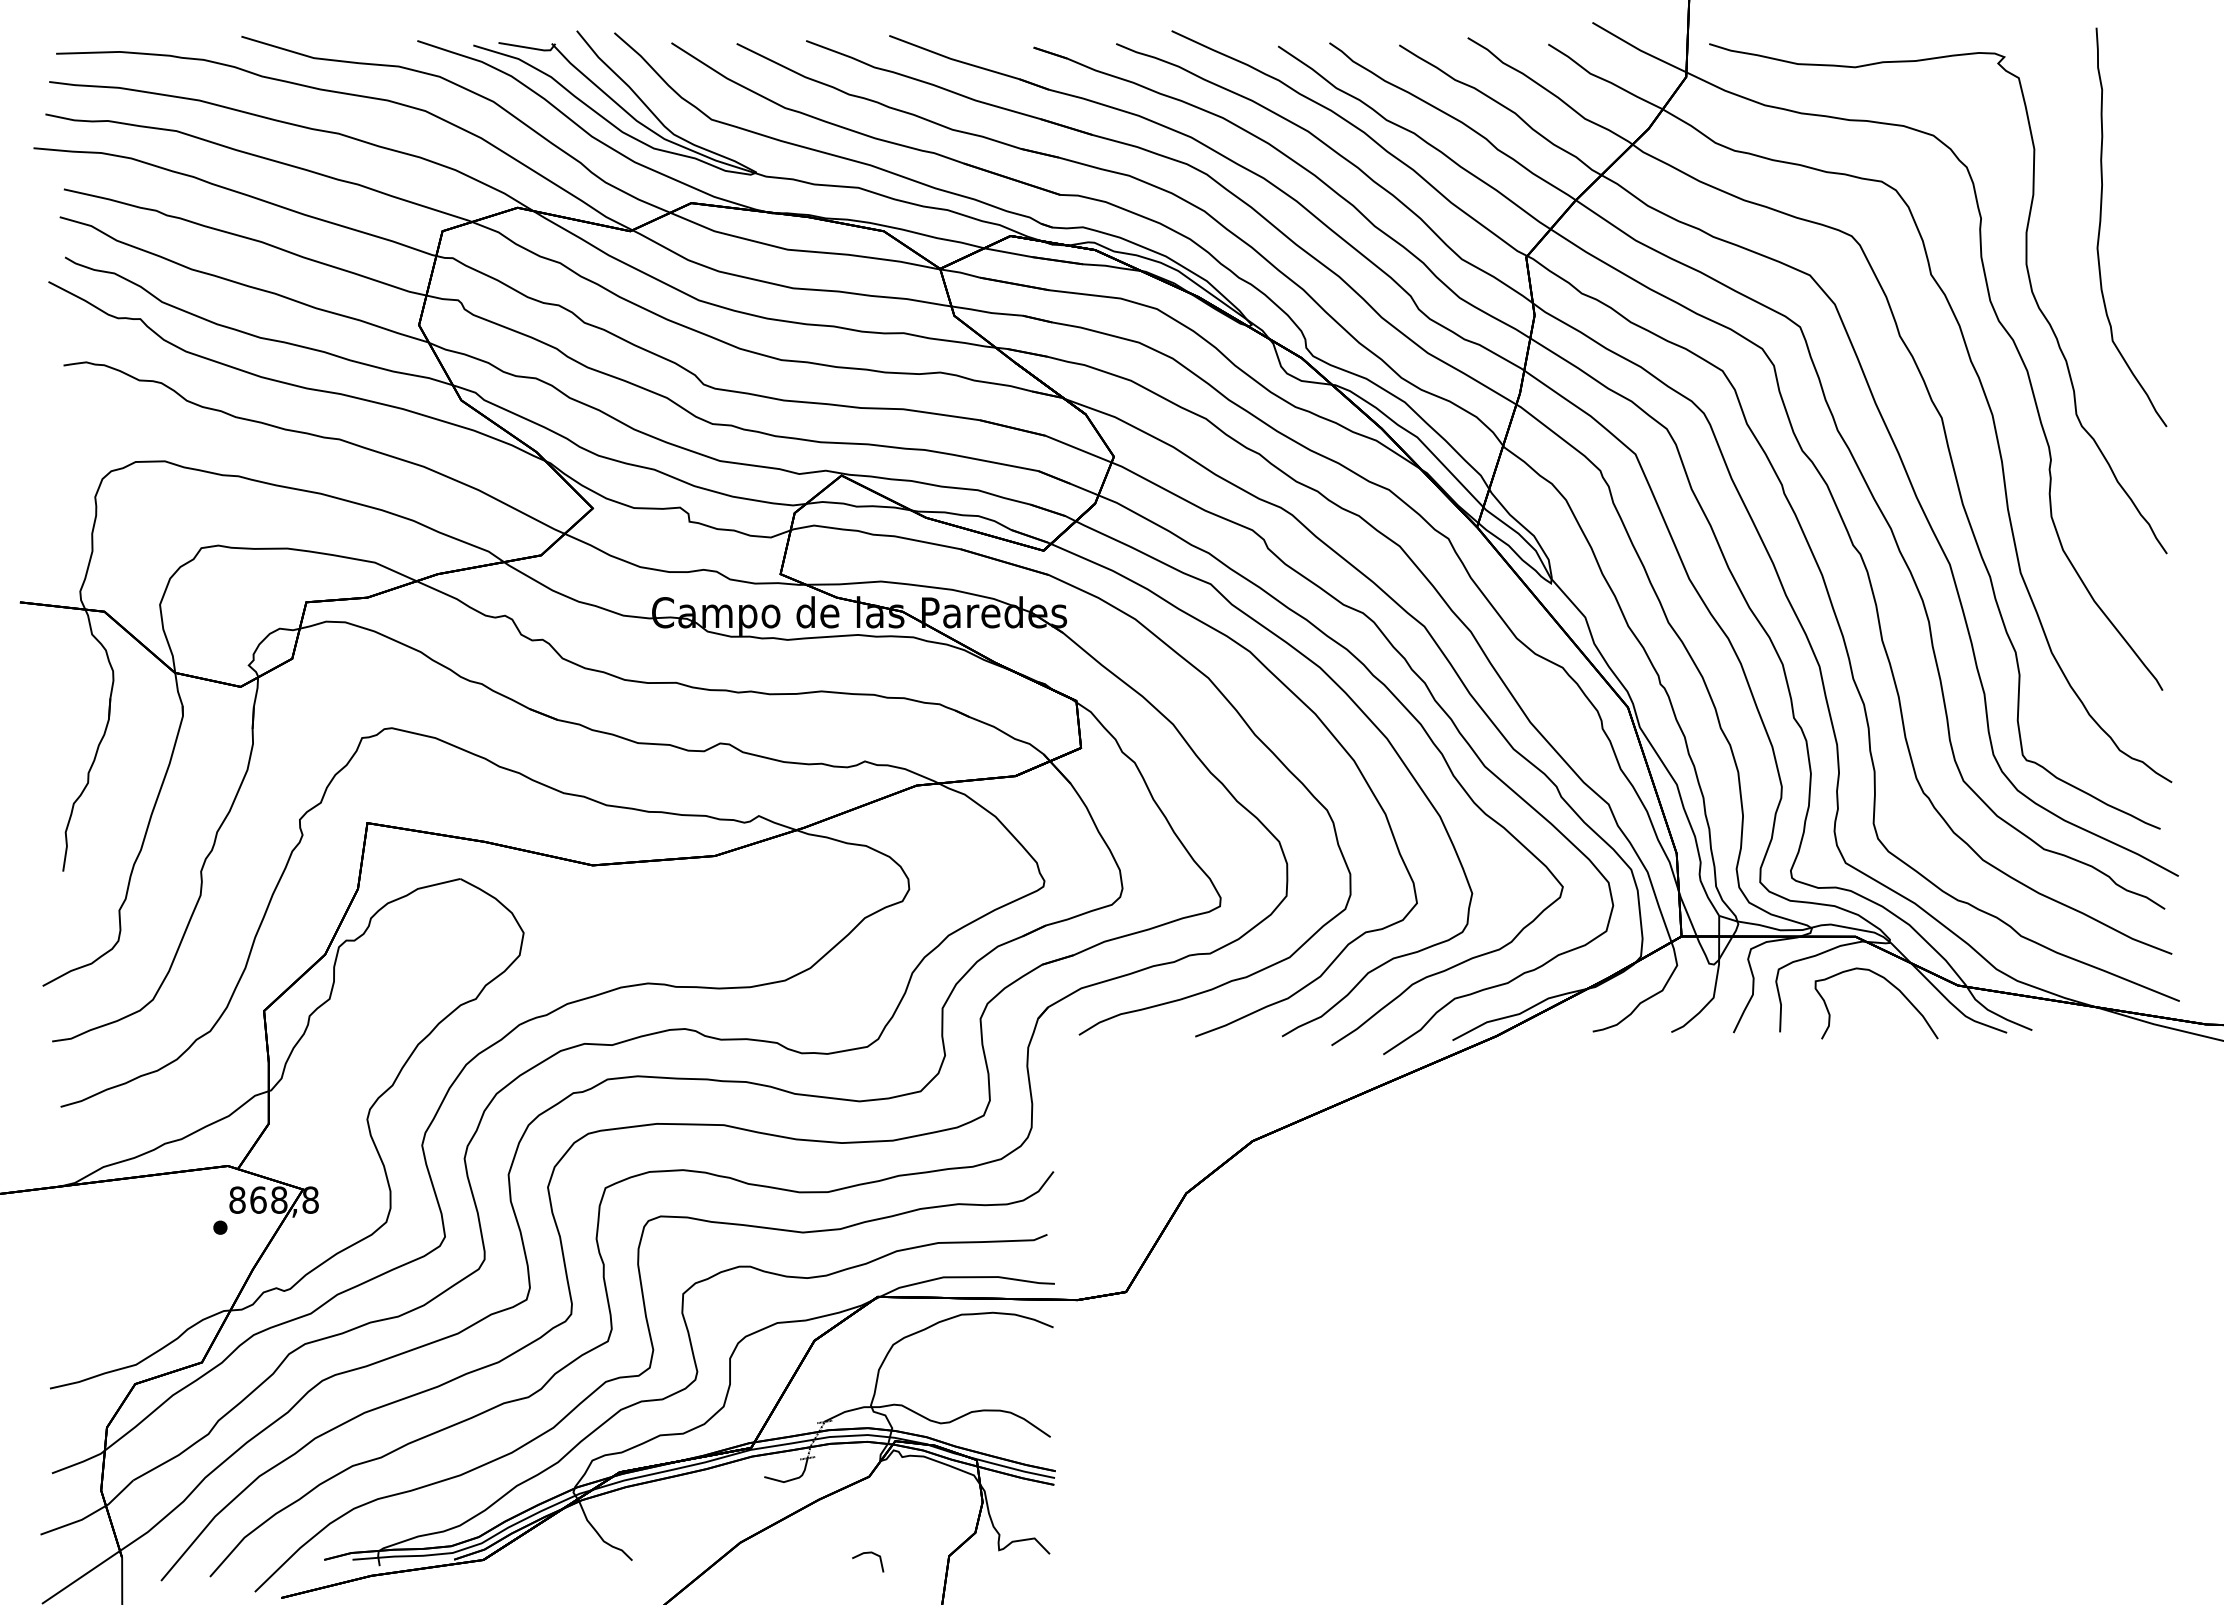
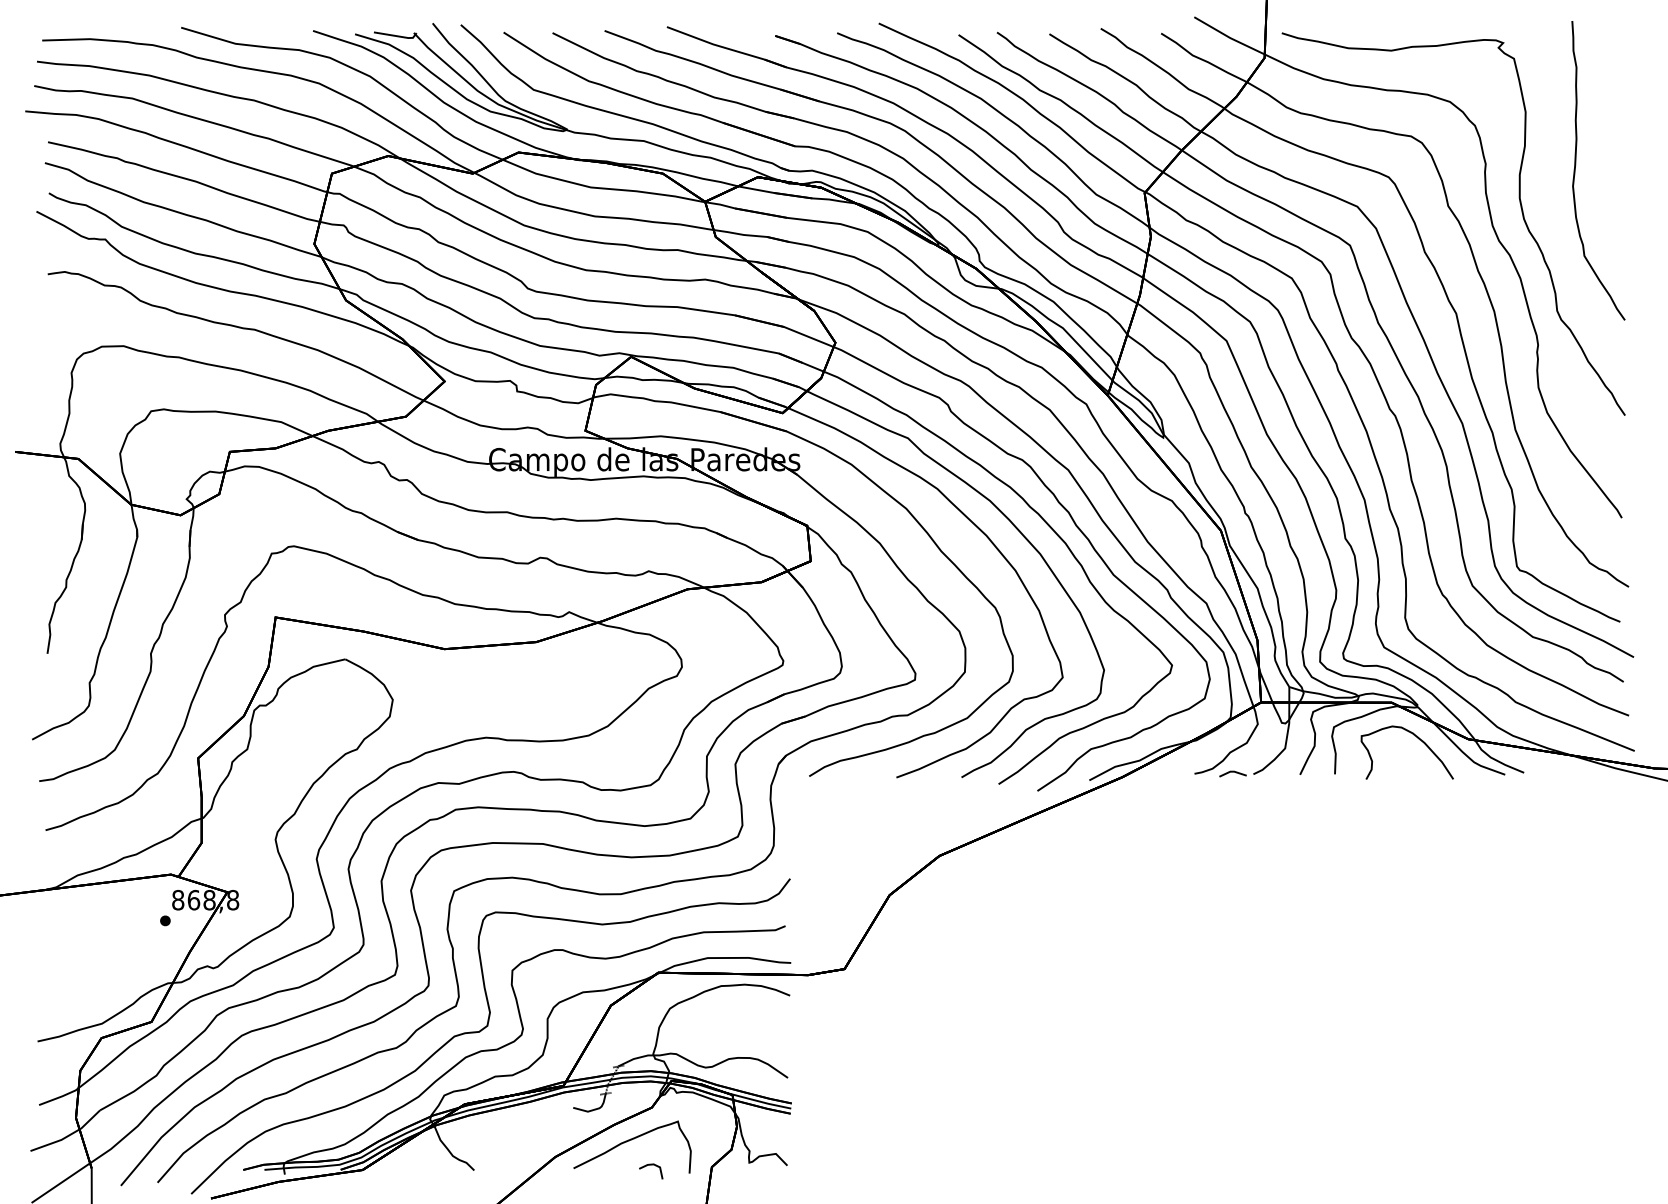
line: (1643, 1029) -> (1232, 772), added
curve: (839, 1521) -> (629, 1141), added

